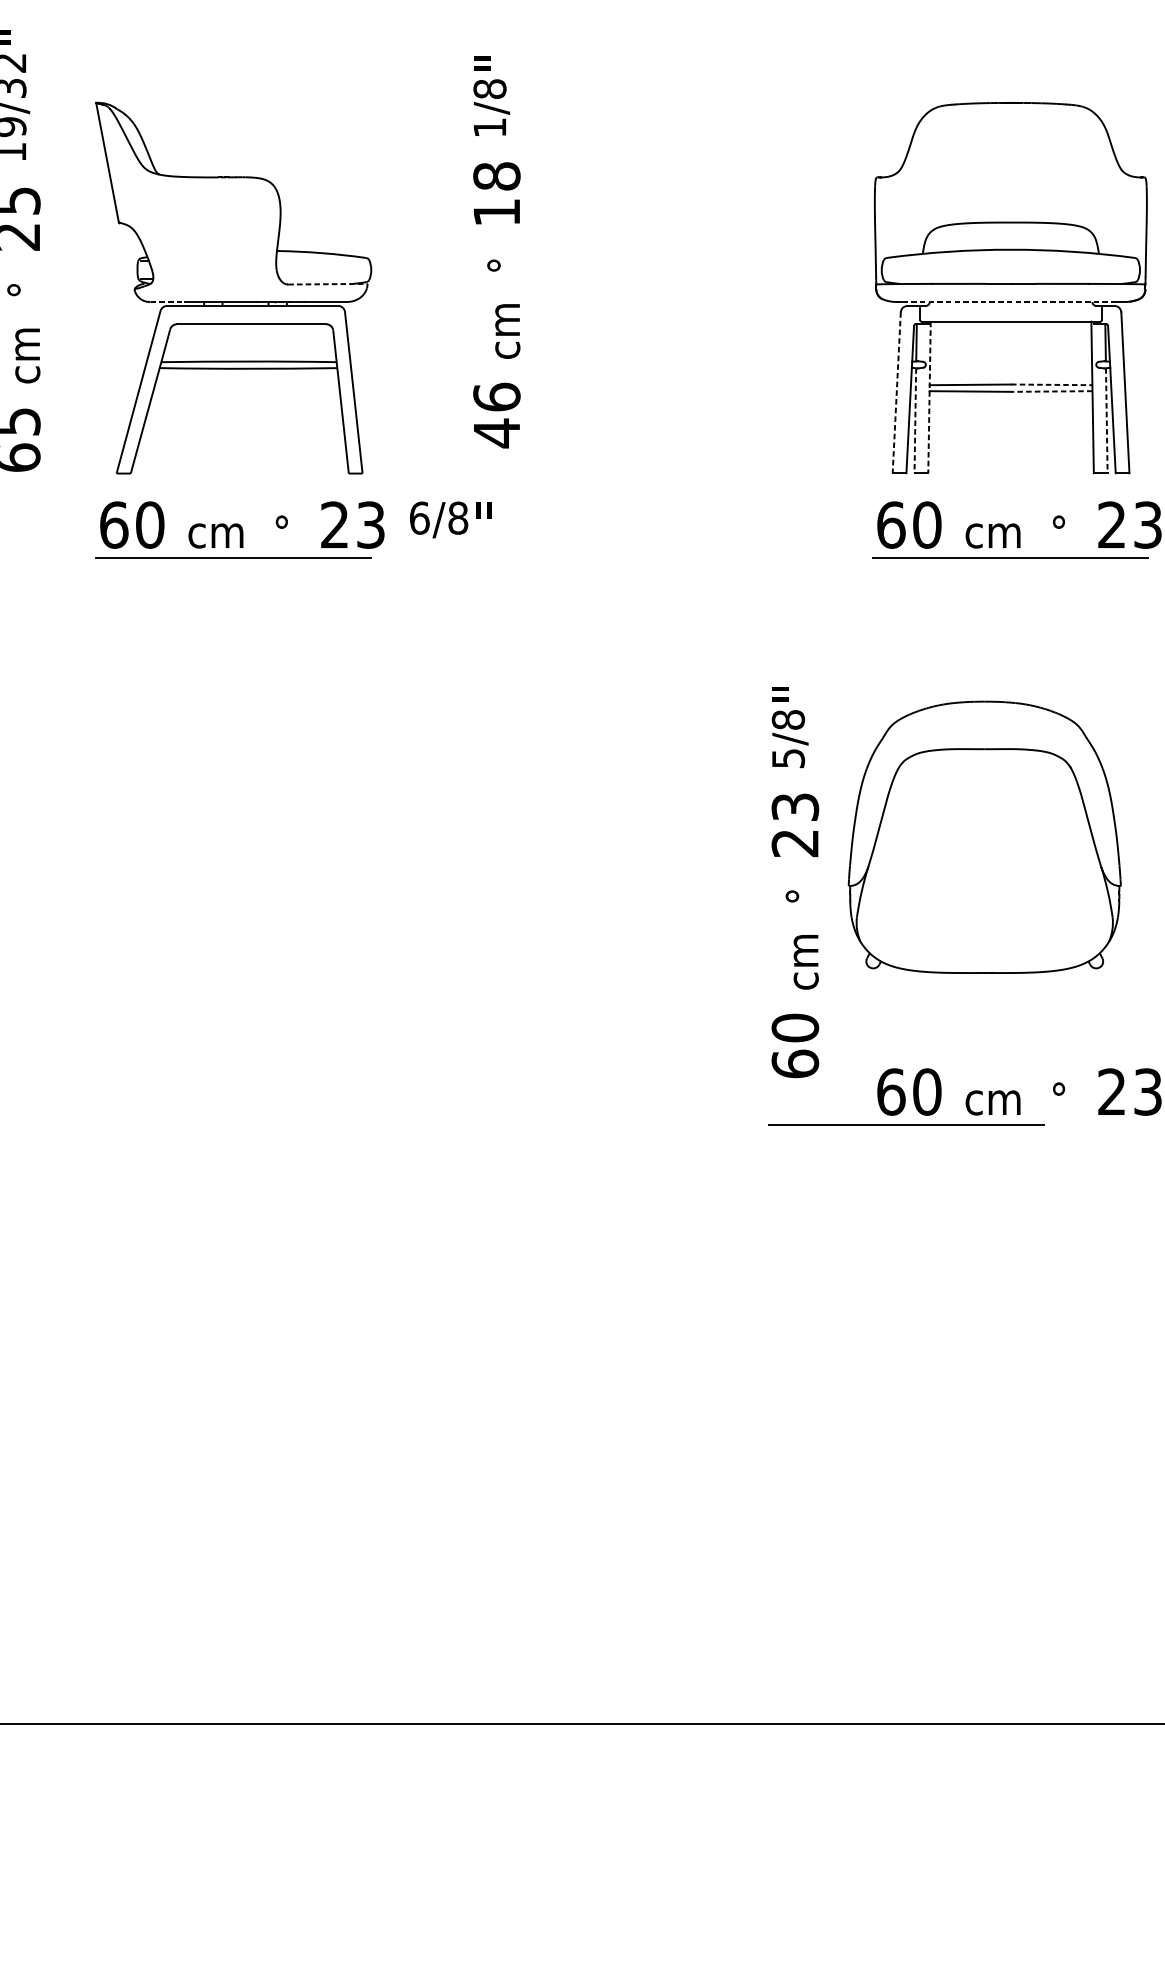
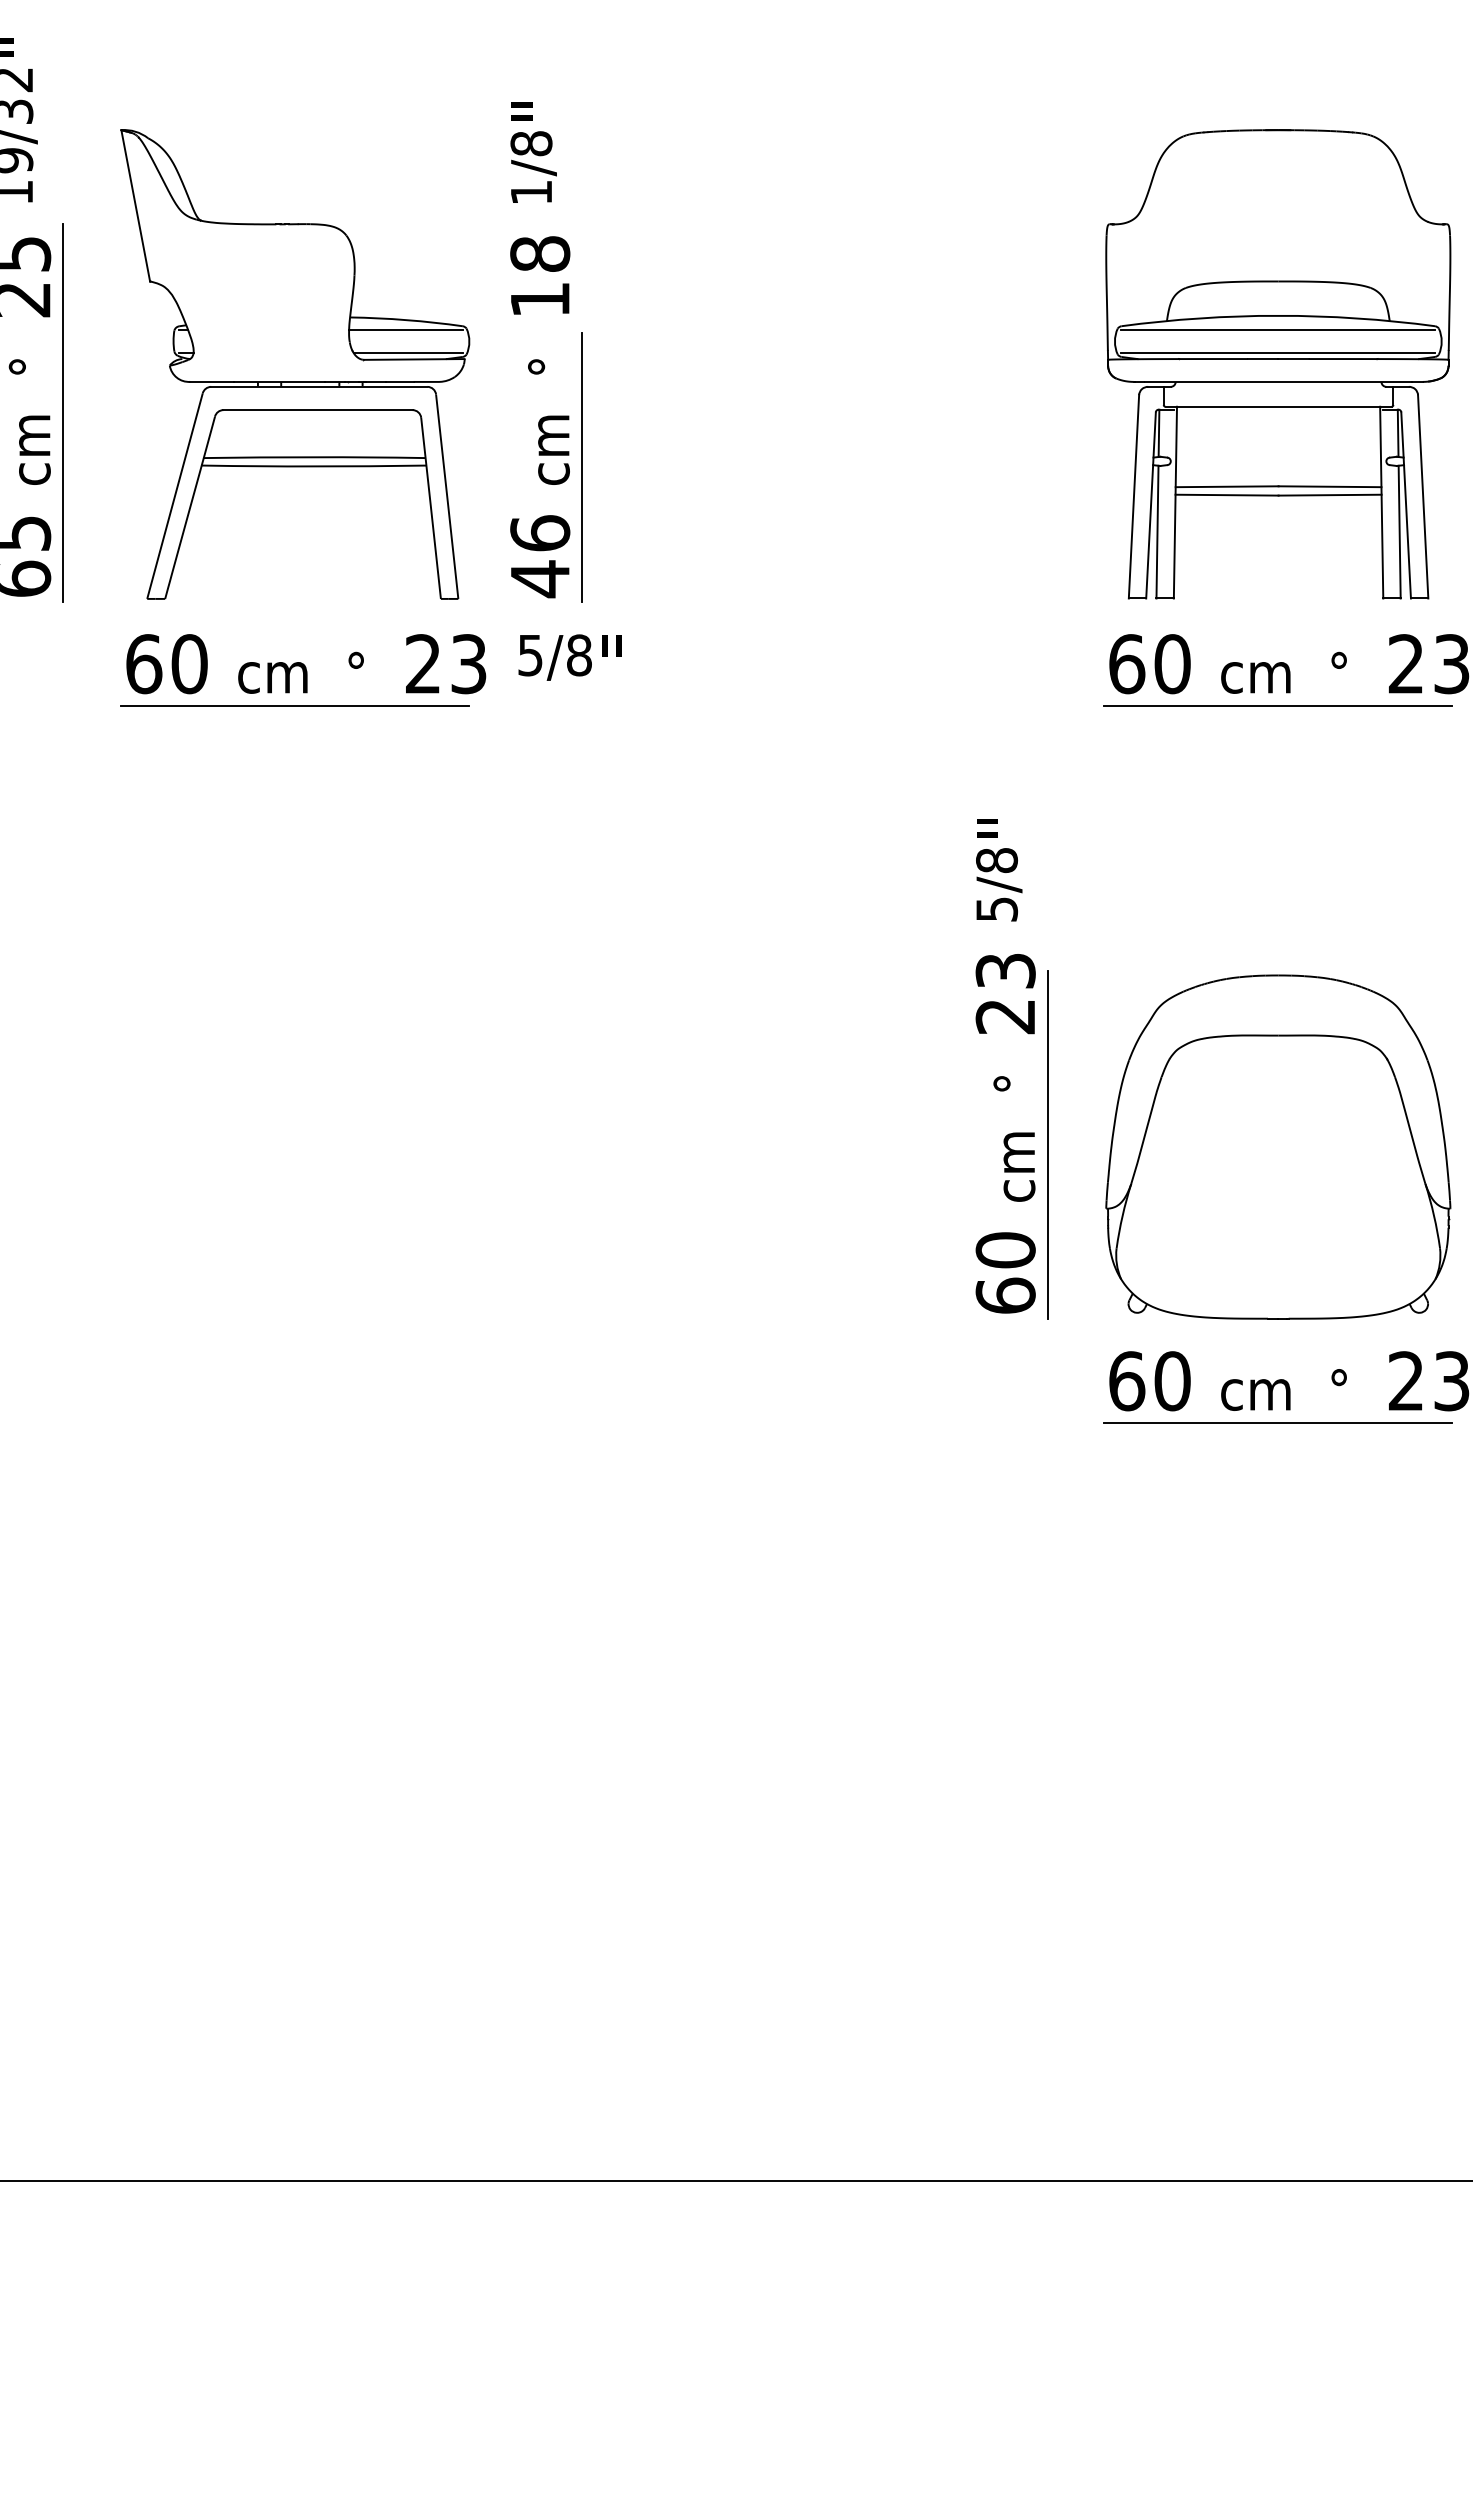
text: (497, 252) -> (540, 350), moved
line: (1011, 260) -> (1278, 329), added
line: (321, 261) -> (406, 330), added
line: (323, 279) -> (408, 353), added
line: (1011, 279) -> (1278, 353), added
line: (327, 284) -> (414, 359), dashed -> solid
line: (168, 301) -> (212, 381), dashed -> solid
line: (1011, 301) -> (1278, 381), dashed -> solid
line: (50, 326) -> (63, 412), added
line: (460, 369) -> (582, 467), added
line: (1052, 384) -> (1330, 486), dashed -> solid
line: (1052, 391) -> (1330, 495), dashed -> solid
line: (896, 392) -> (1133, 496), dashed -> solid
line: (929, 397) -> (1175, 502), dashed -> solid
line: (915, 421) -> (1157, 532), dashed -> solid
line: (1106, 421) -> (1399, 532), dashed -> solid
text: (419, 518) -> (530, 655), 6/8 -> 5/8
part: (984, 836) -> (1278, 1146), moved
text: (795, 882) -> (1005, 1066), moved
line: (828, 904) -> (1047, 1144), added
line: (905, 1124) -> (1277, 1422), moved

